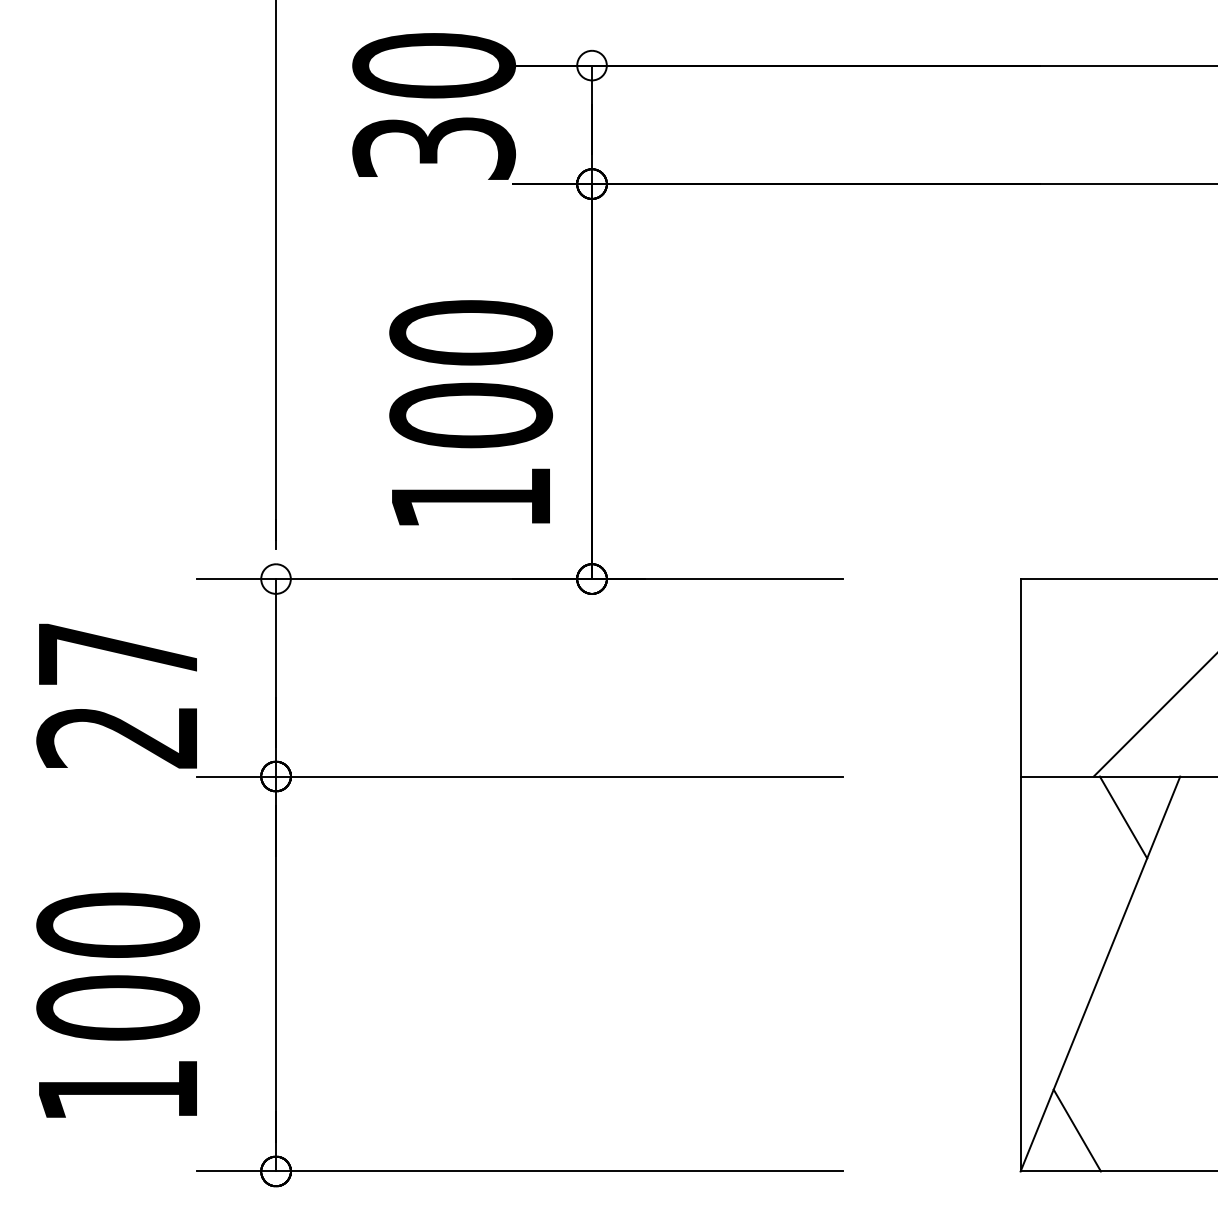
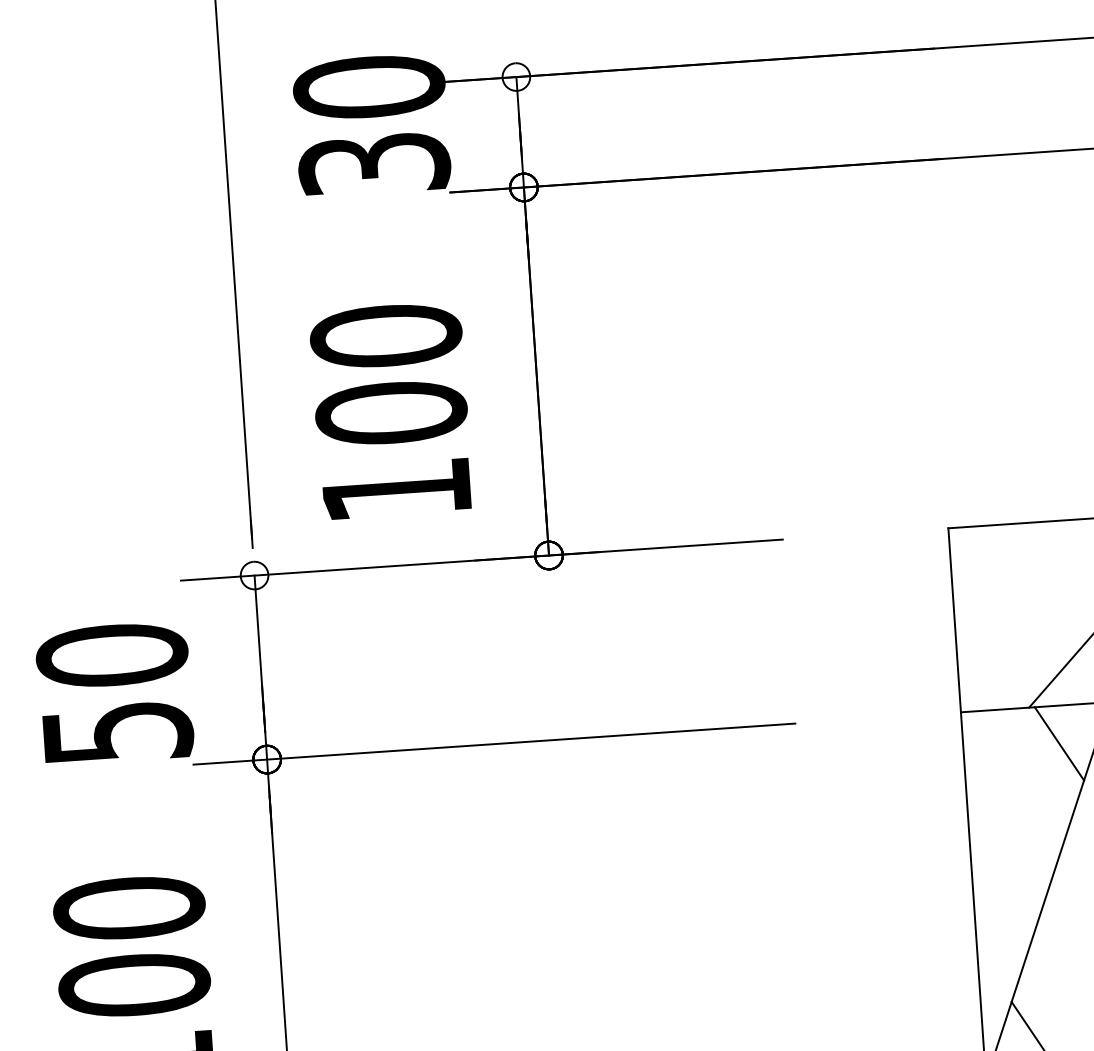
text: (470, 412) -> (390, 410), moved
text: (118, 694) -> (115, 693), 27 -> 50

